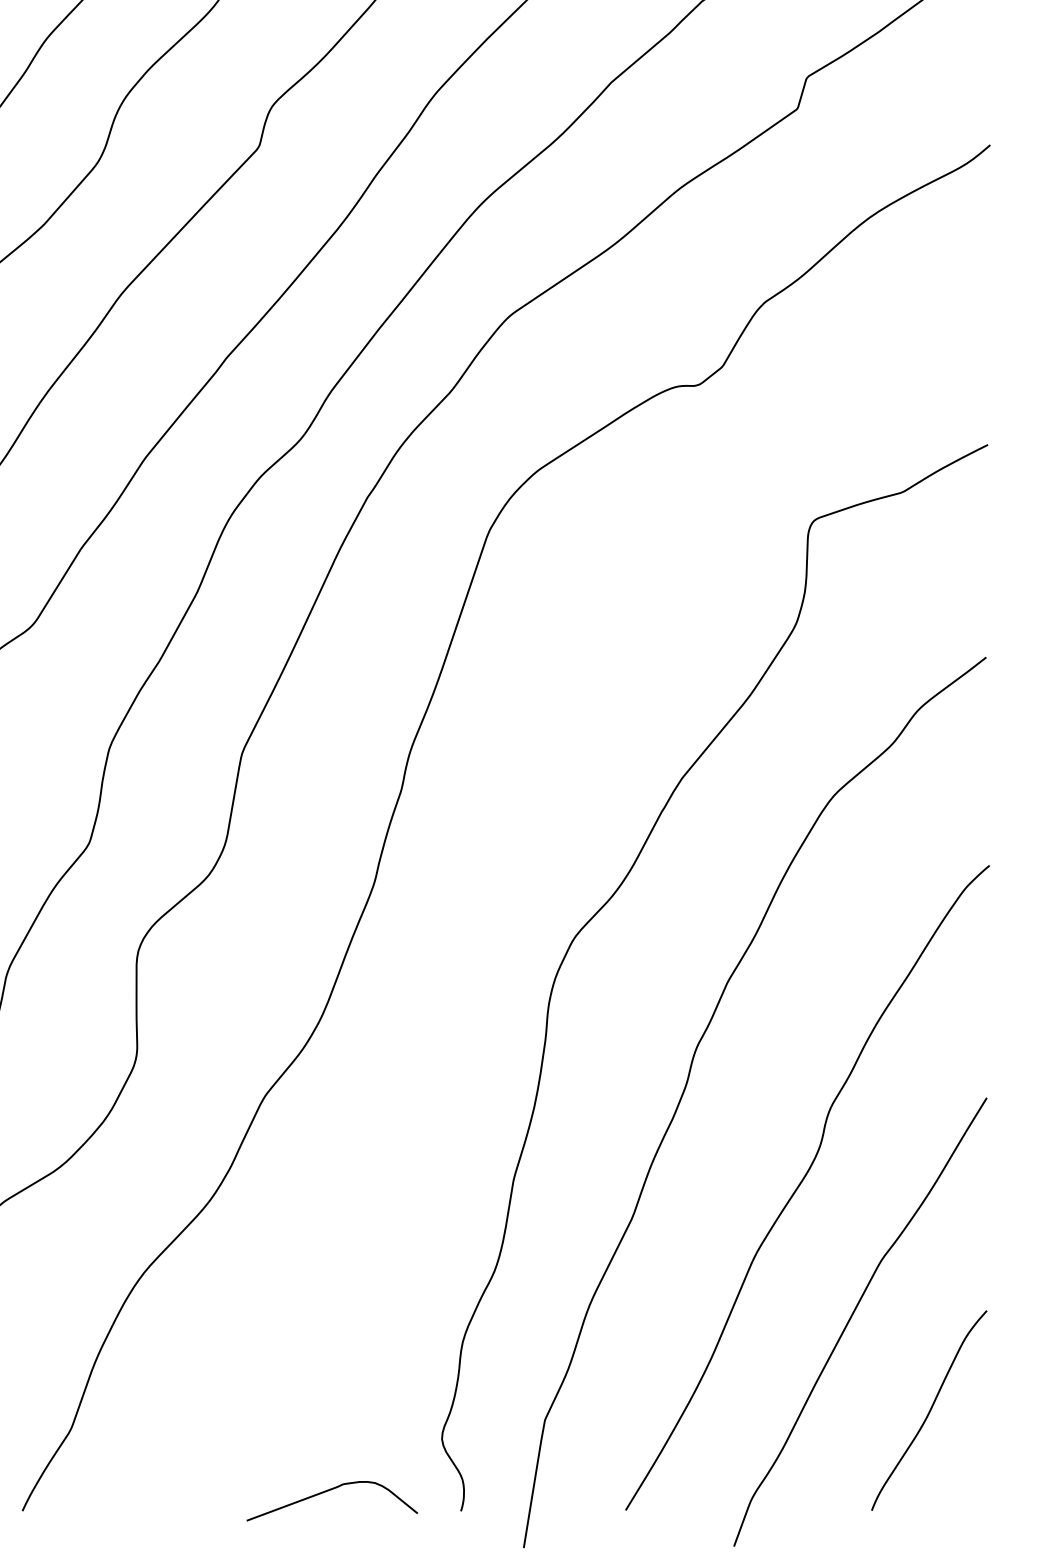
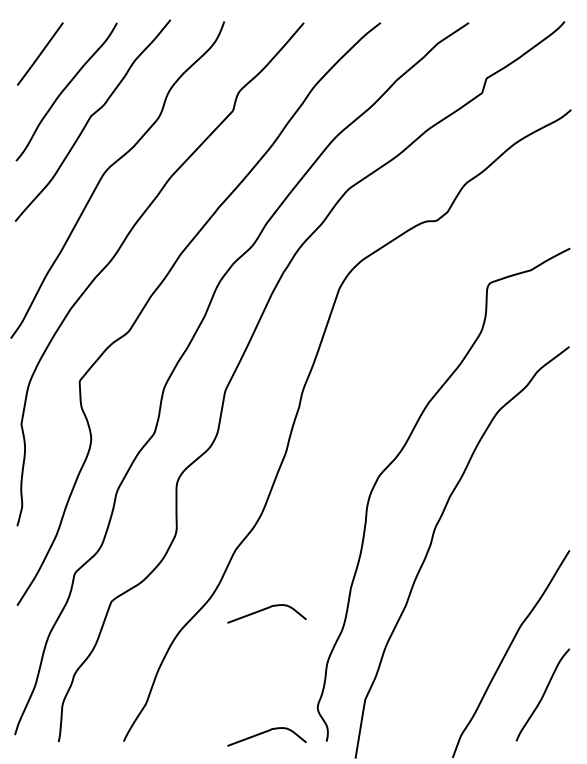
curve: (802, 1184) -> (484, 590), removed
curve: (326, 1227) -> (264, 610), added

